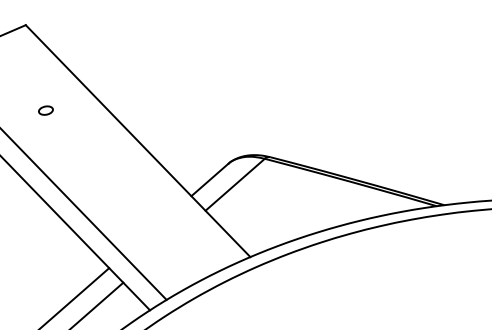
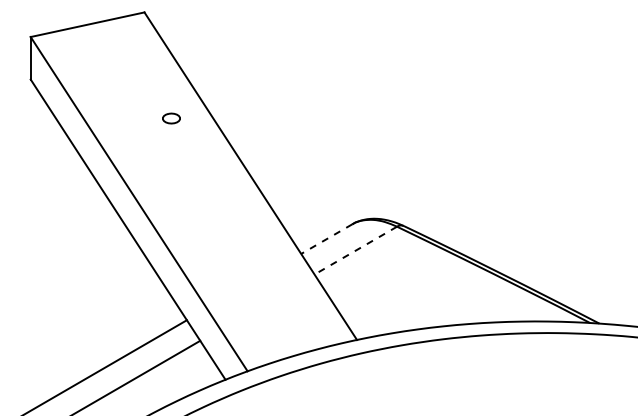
part: (45, 110) -> (171, 118), moved
line: (209, 180) -> (326, 239), solid -> dashed
line: (234, 184) -> (355, 250), solid -> dashed

